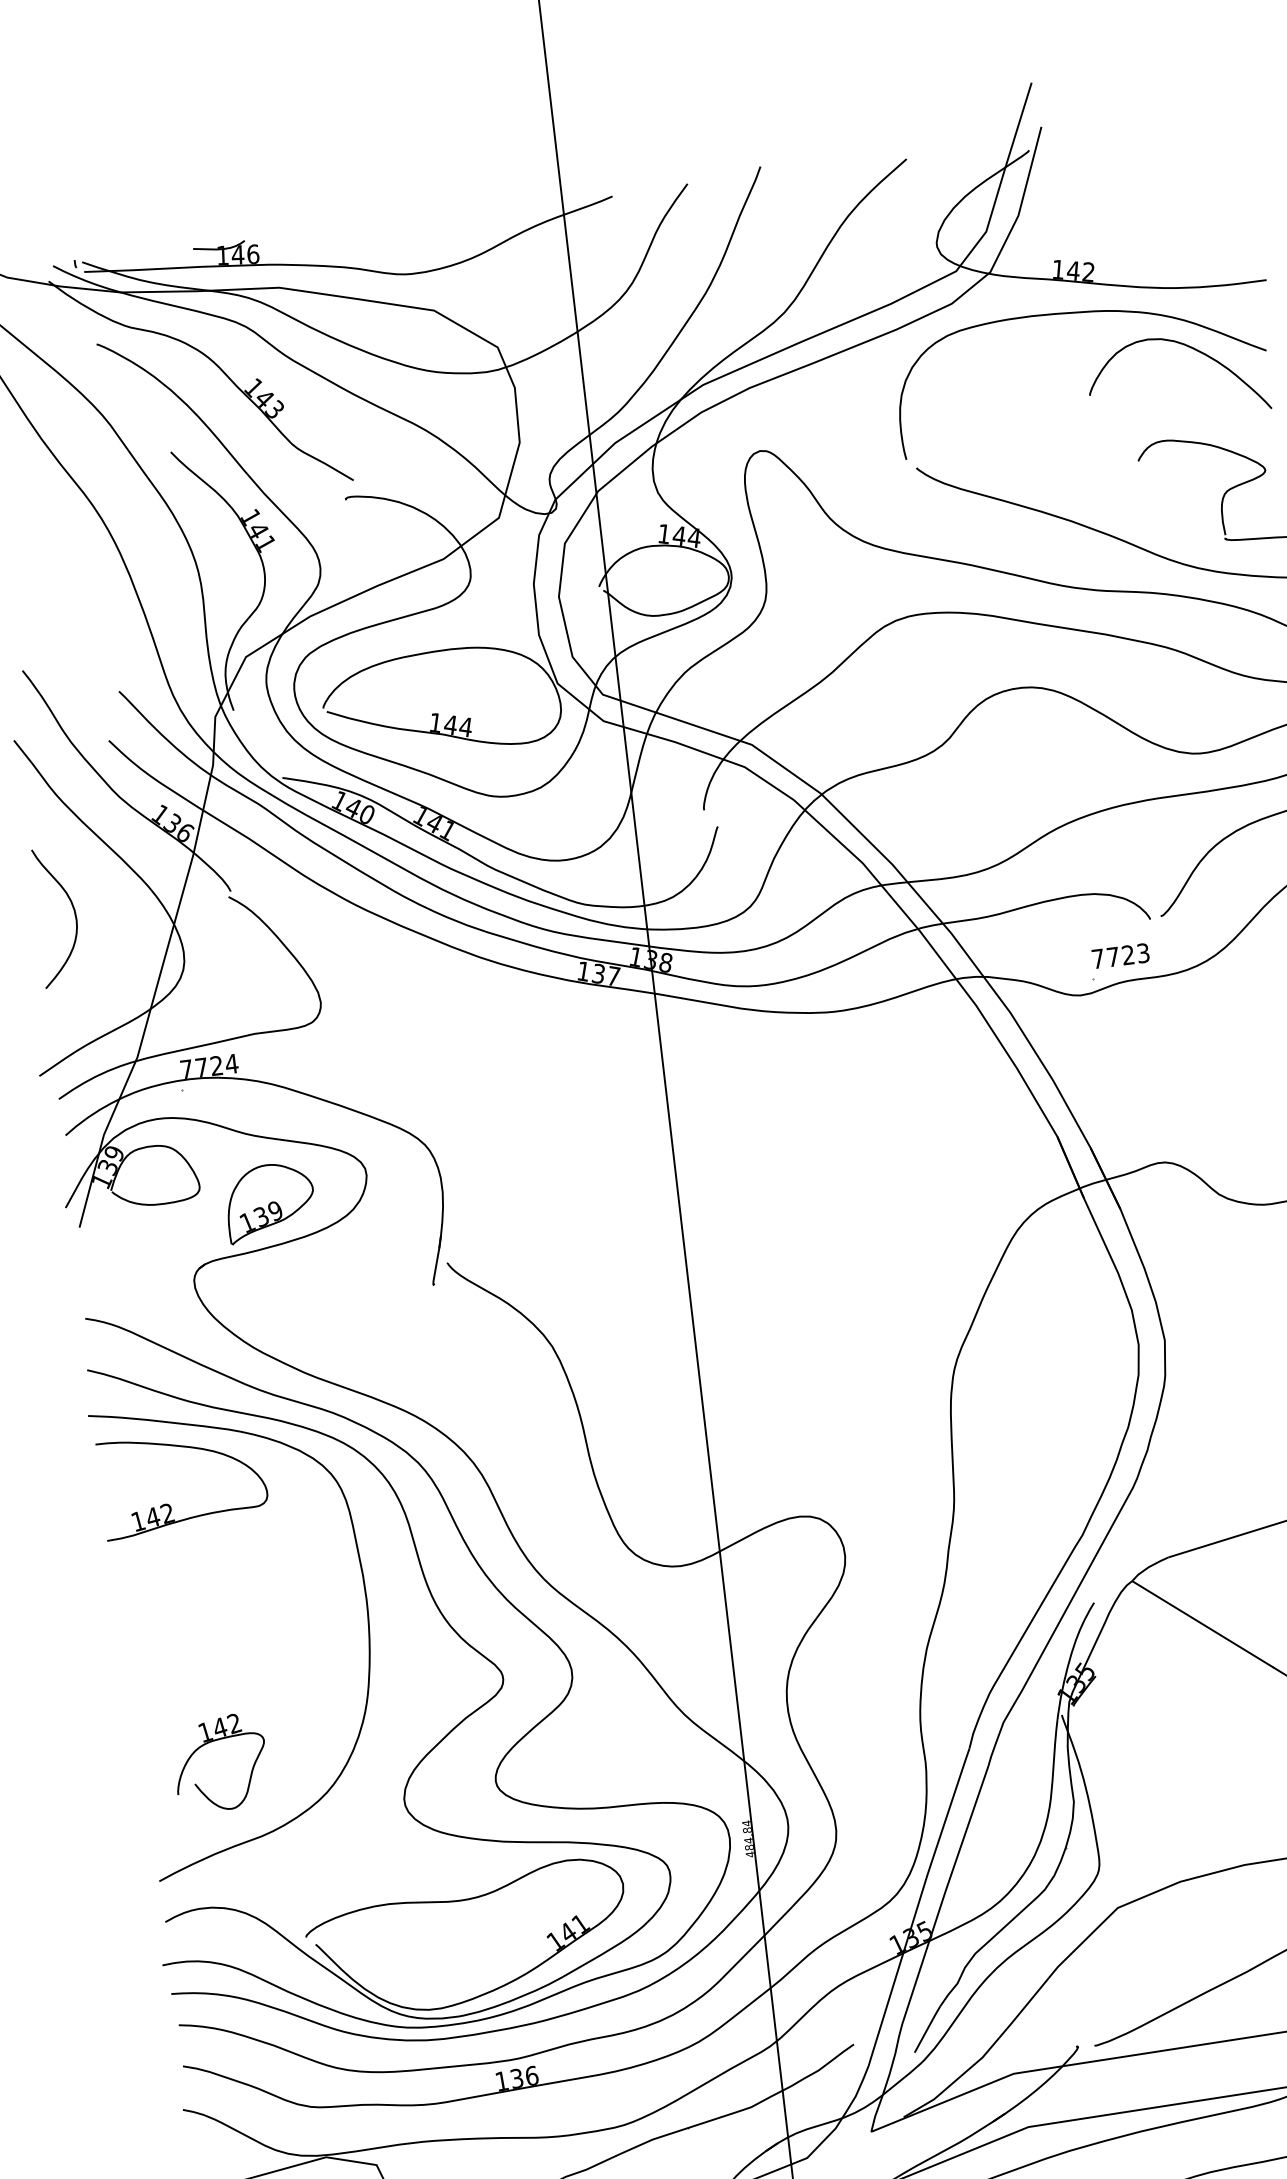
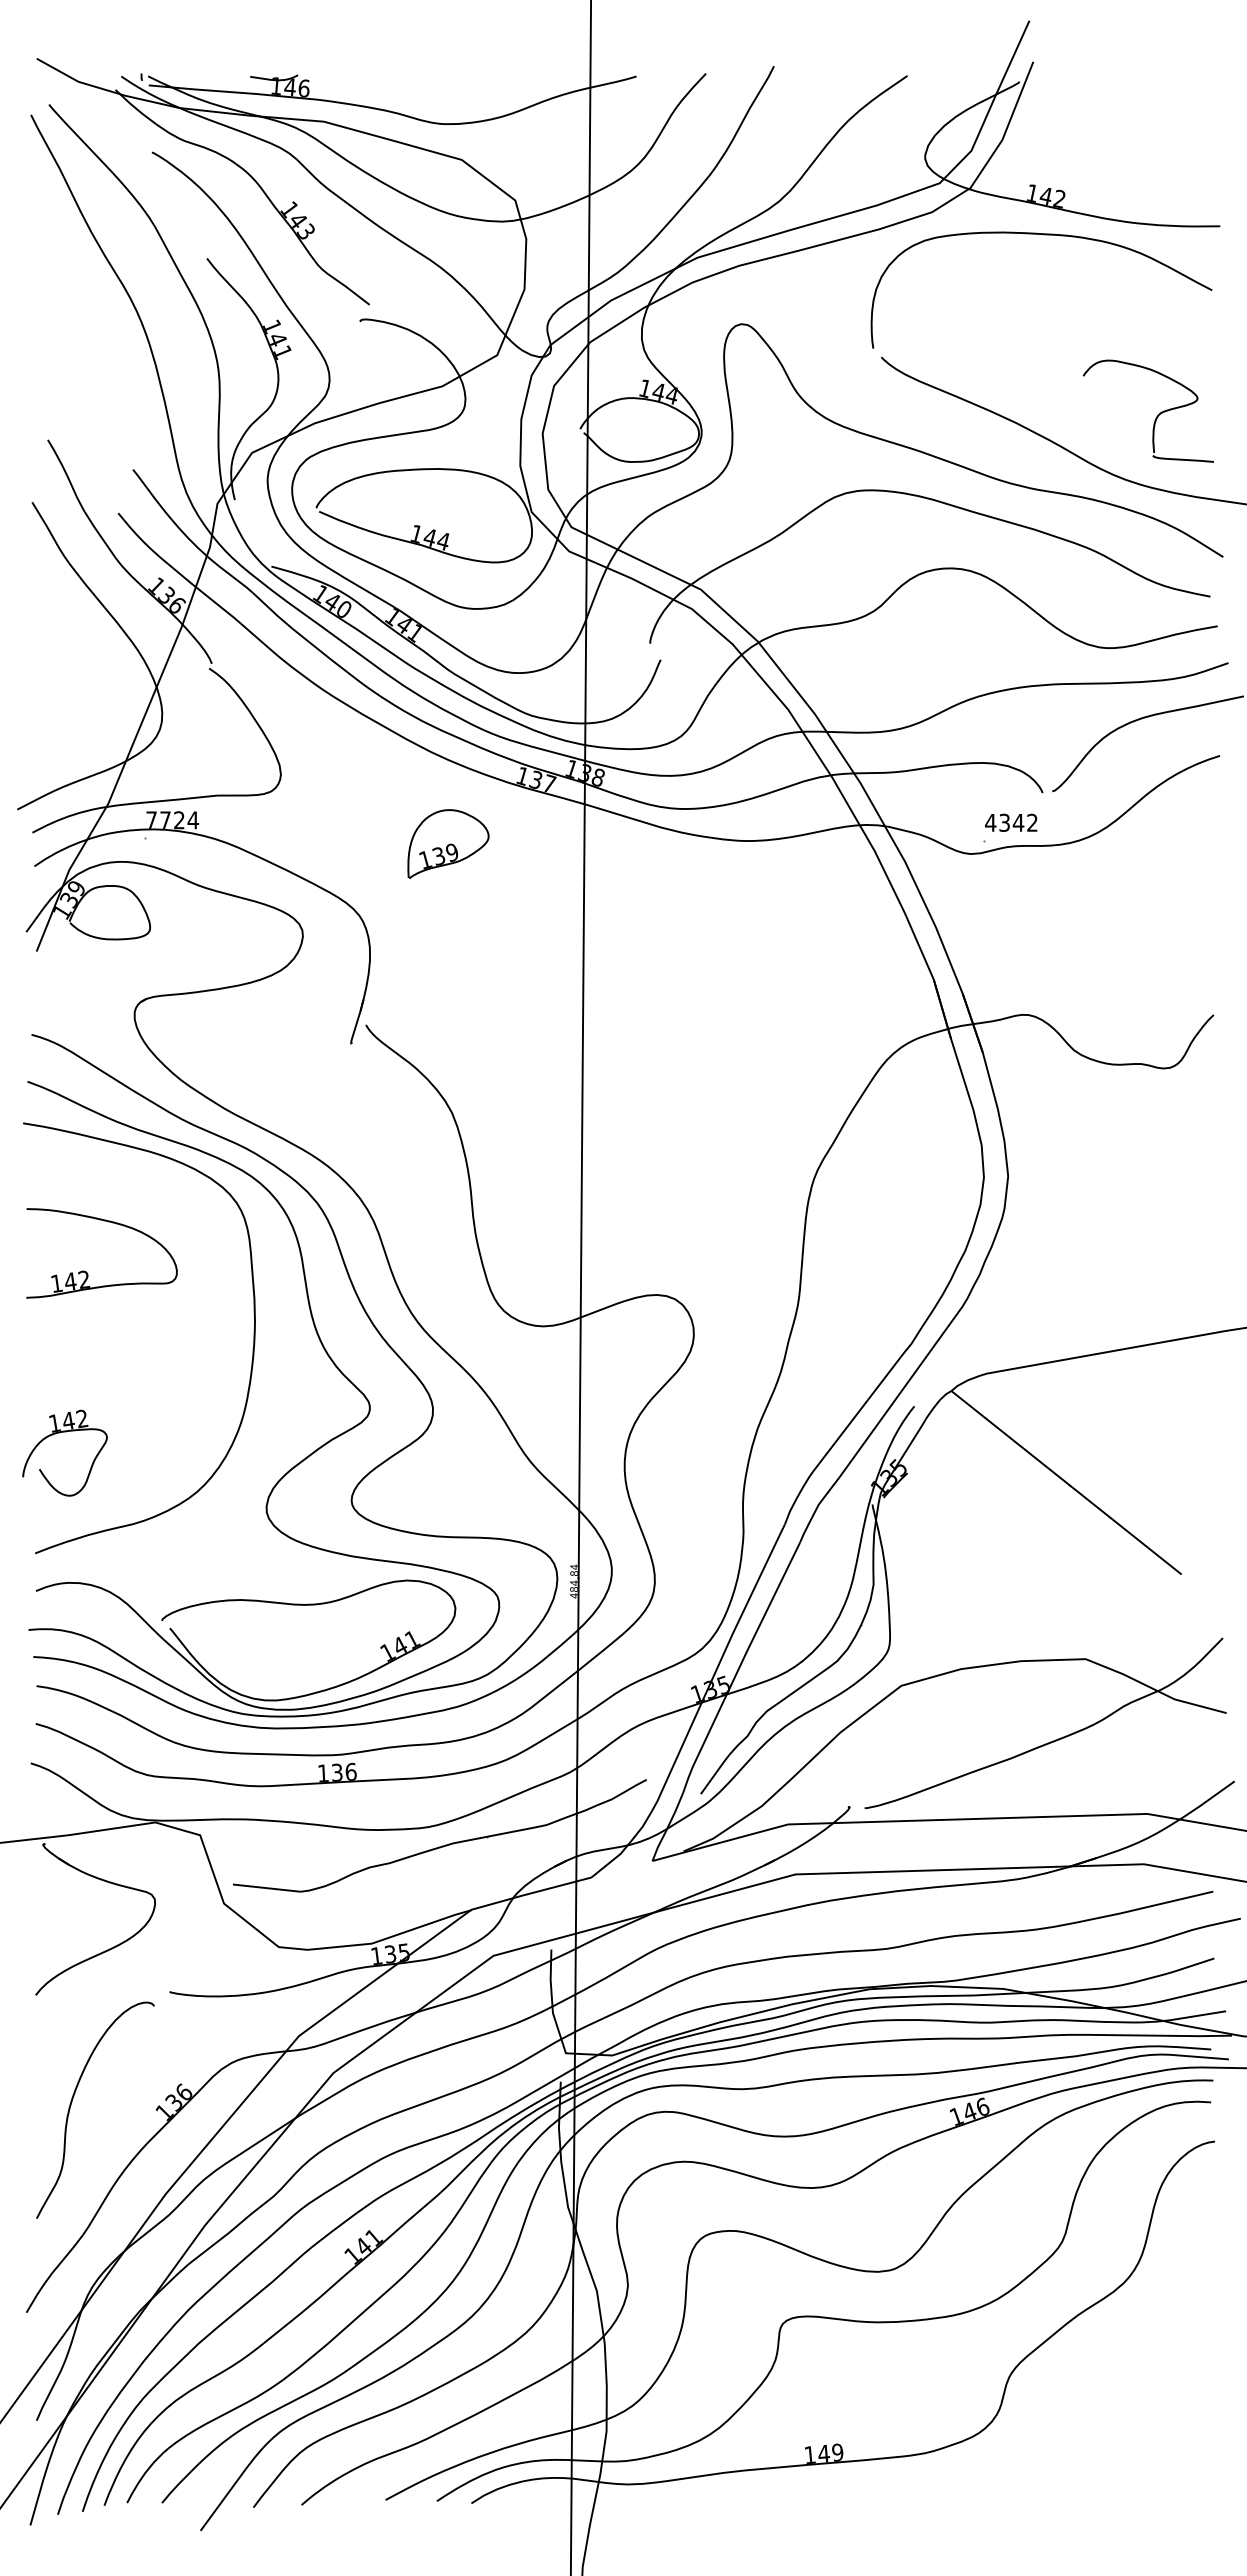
curve: (1191, 349) -> (1144, 280), removed
curve: (72, 909) -> (66, 662), removed
text: (1120, 955) -> (1011, 822), 7723 -> 4342
part: (270, 1201) -> (448, 843), moved
part: (168, 1504) -> (86, 1271), moved
part: (211, 1742) -> (59, 1433), moved

